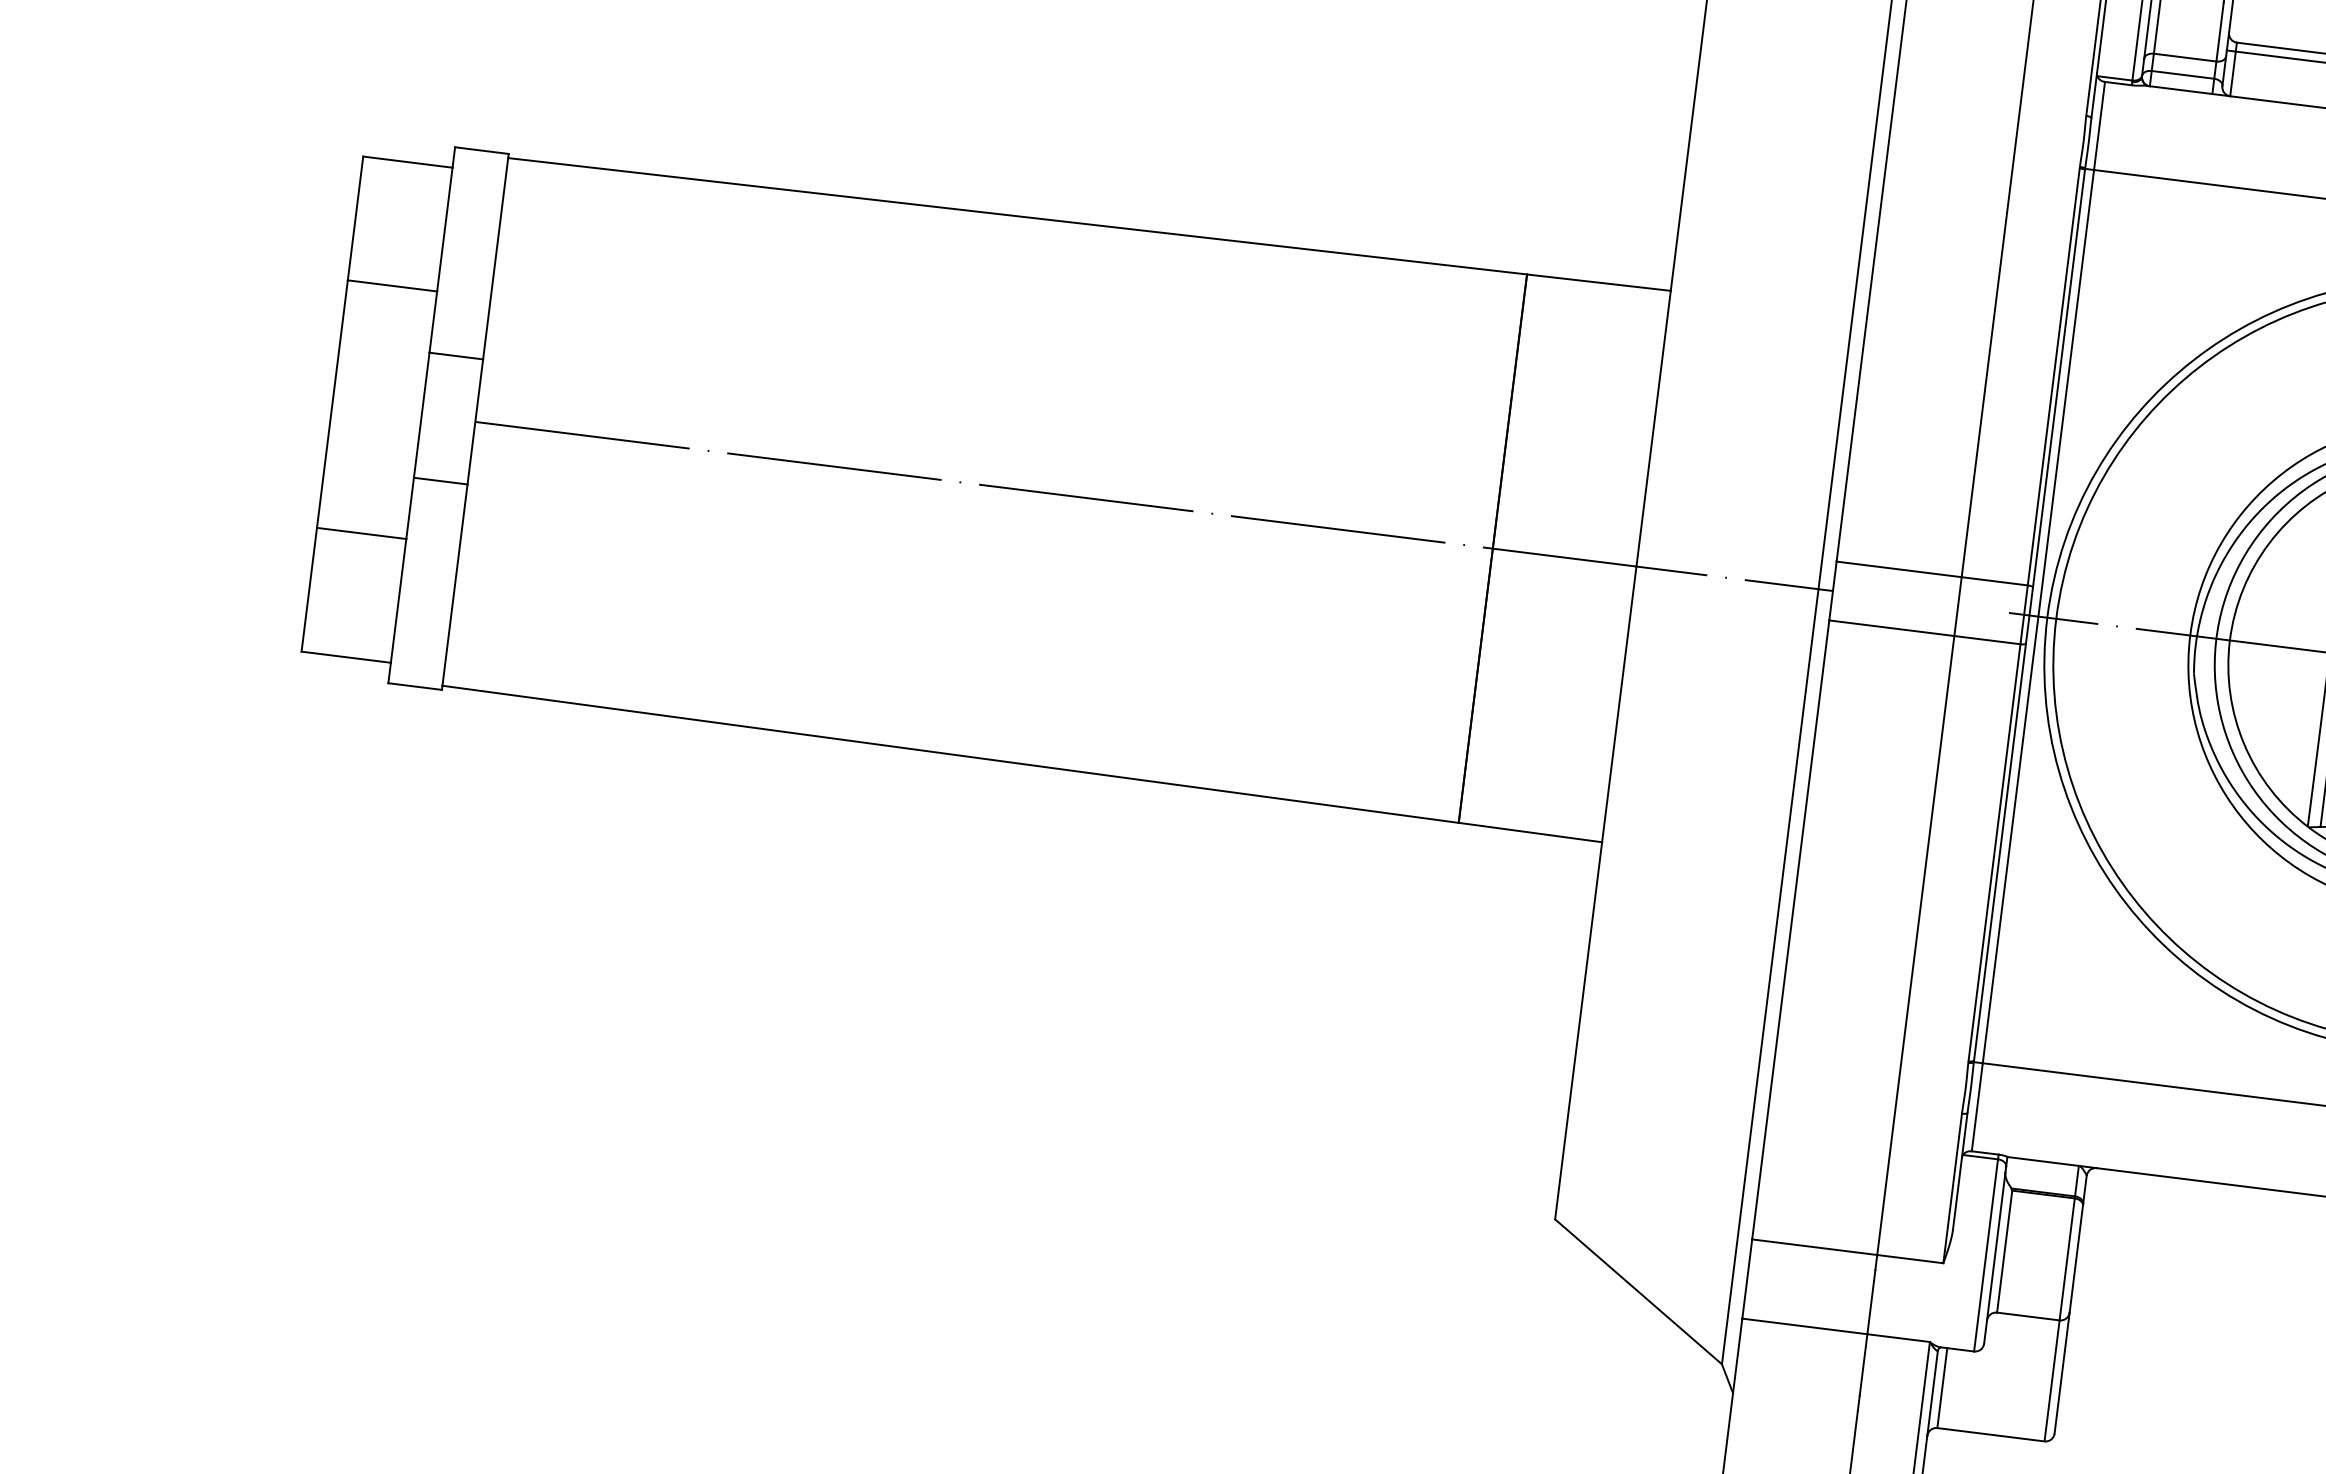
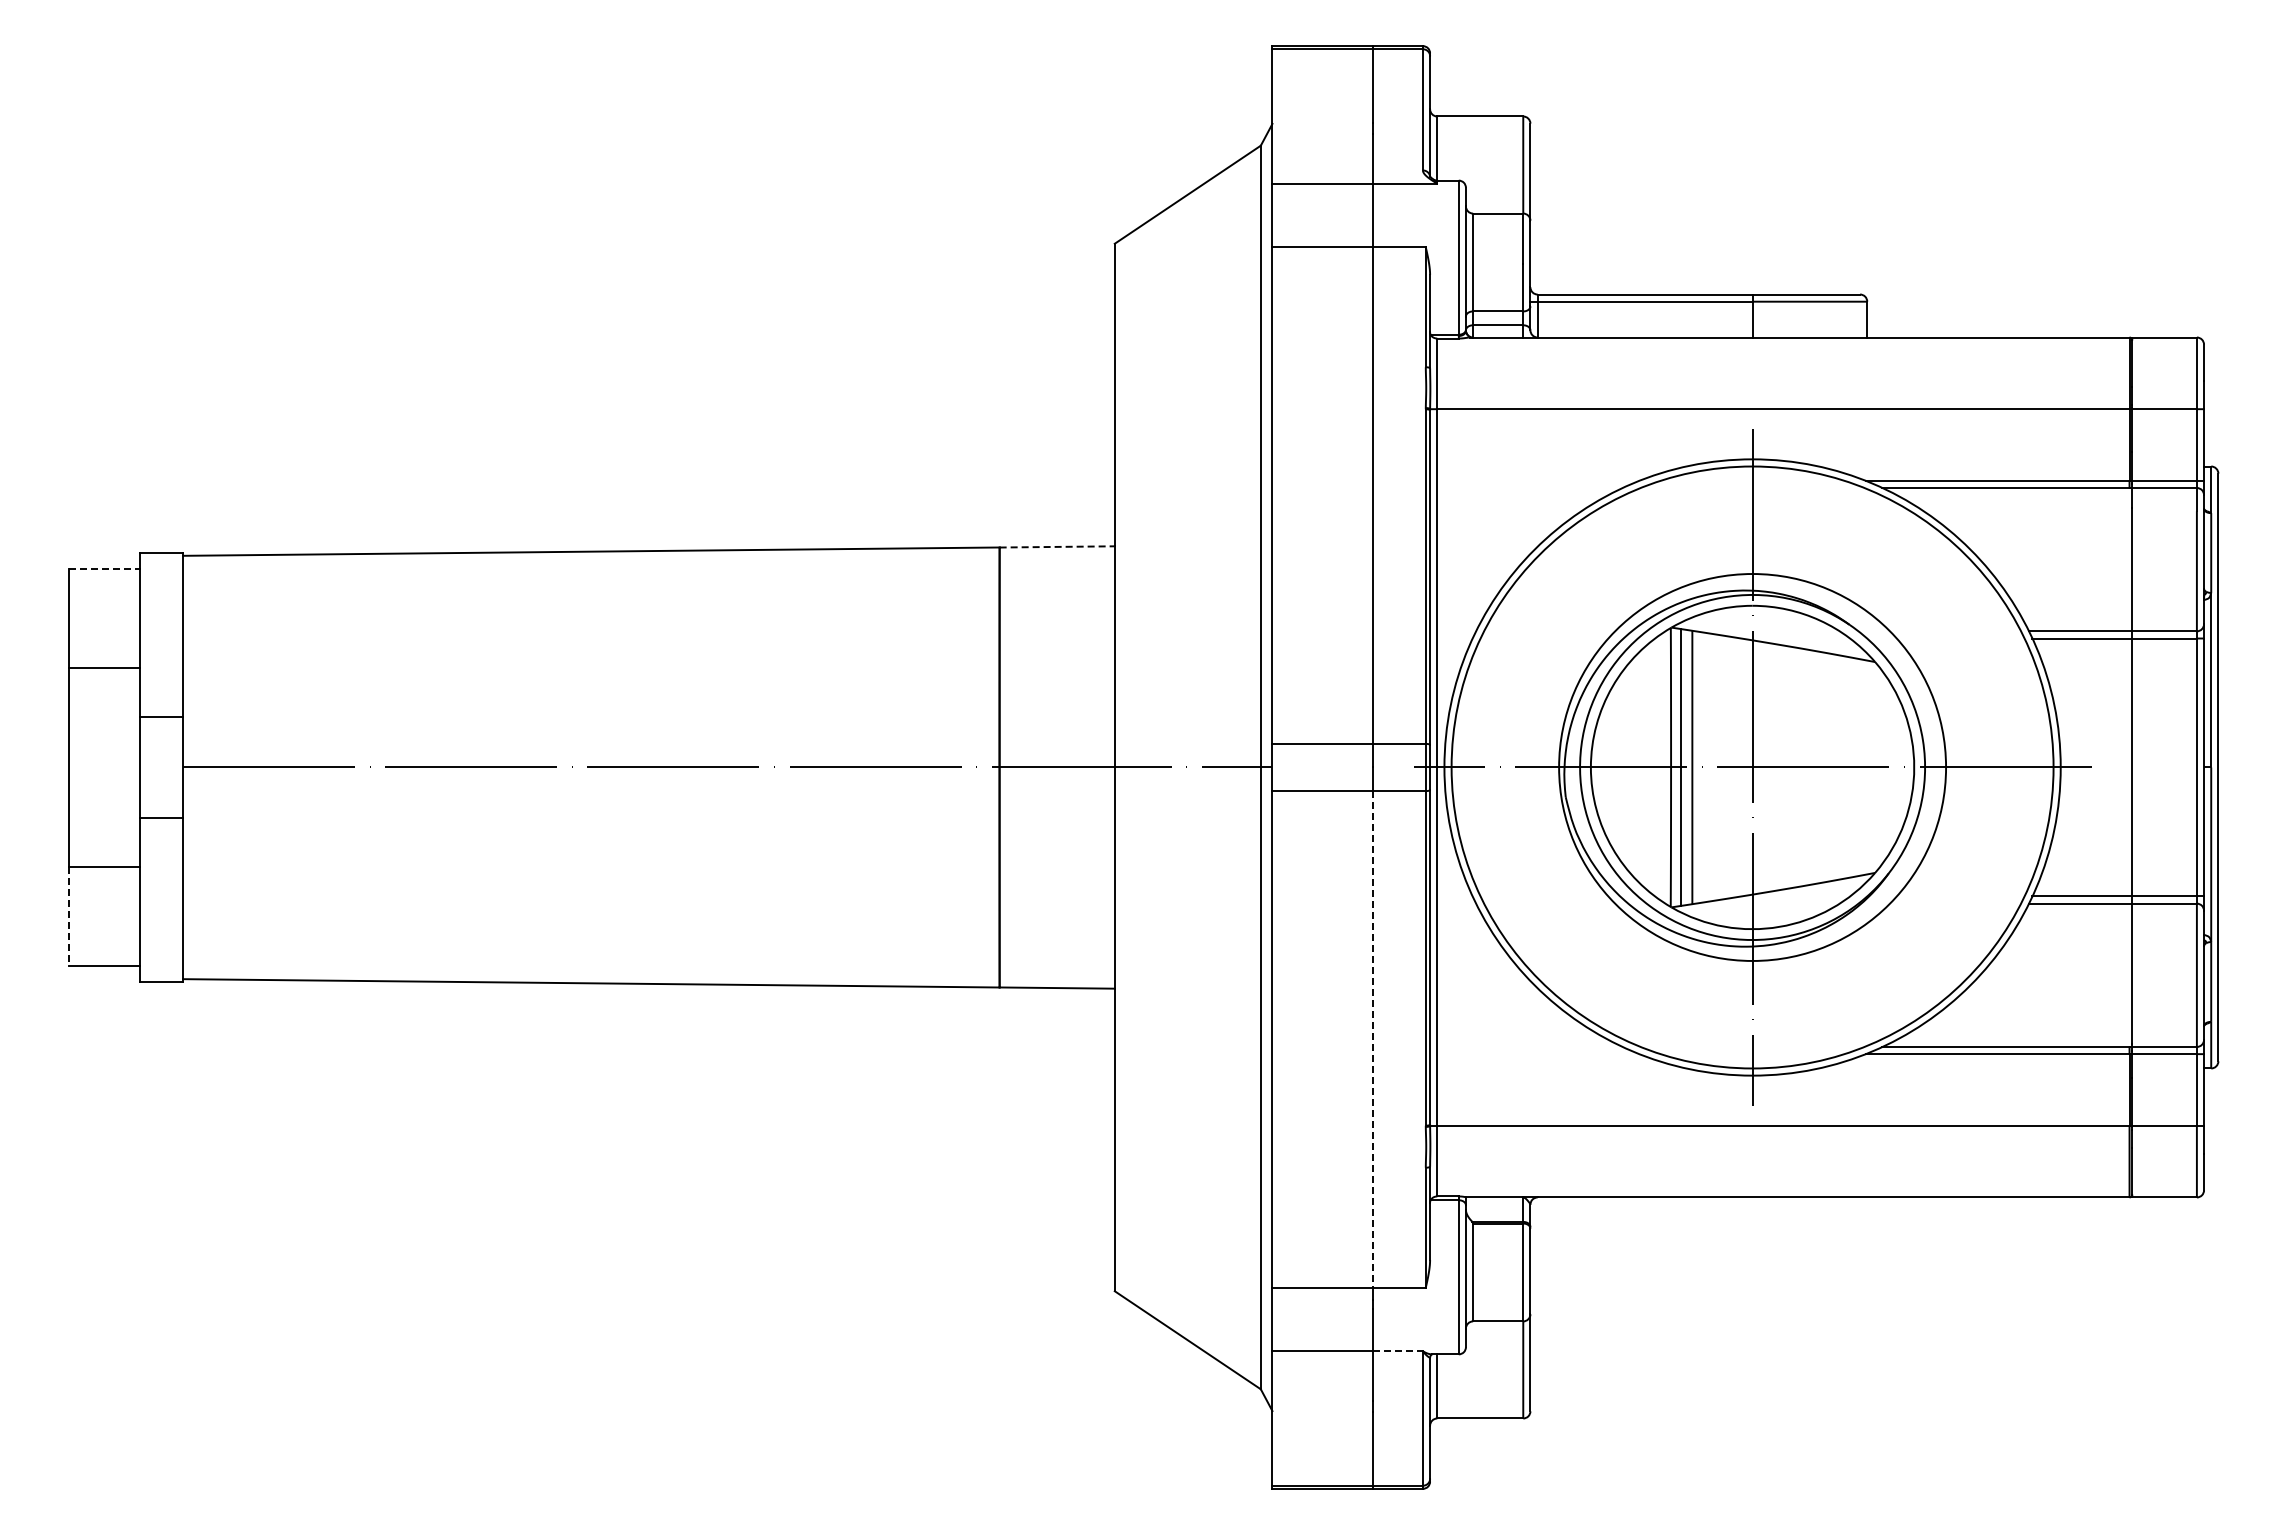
line: (408, 161) -> (104, 568), solid -> dashed
line: (1599, 282) -> (1057, 546), solid -> dashed
line: (309, 589) -> (68, 916), solid -> dashed
line: (1915, 945) -> (1372, 1039), solid -> dashed
line: (1899, 1338) -> (1398, 1351), solid -> dashed

